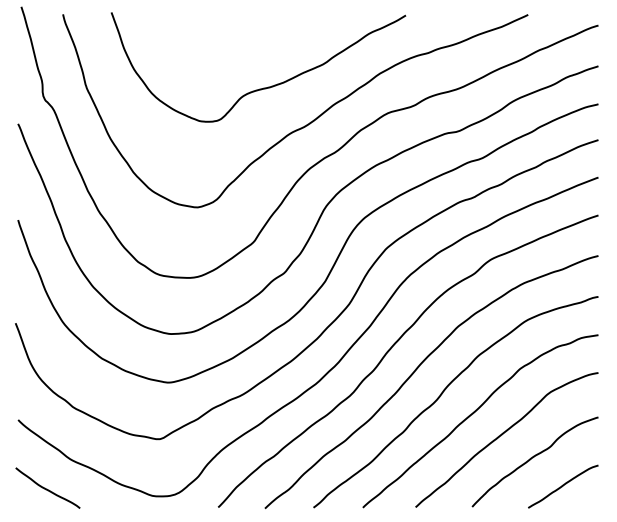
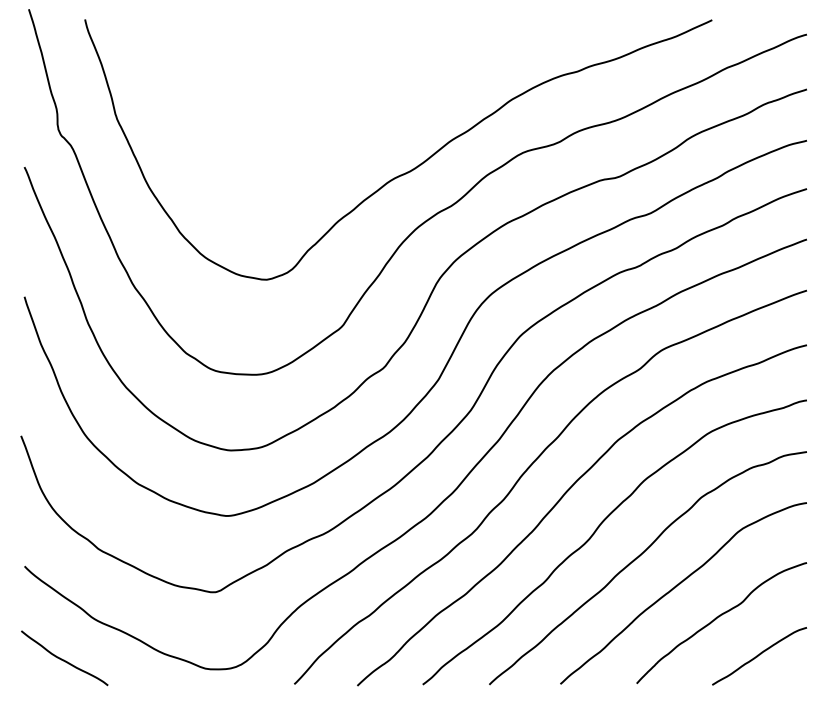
curve: (263, 87) -> (355, 118), removed

